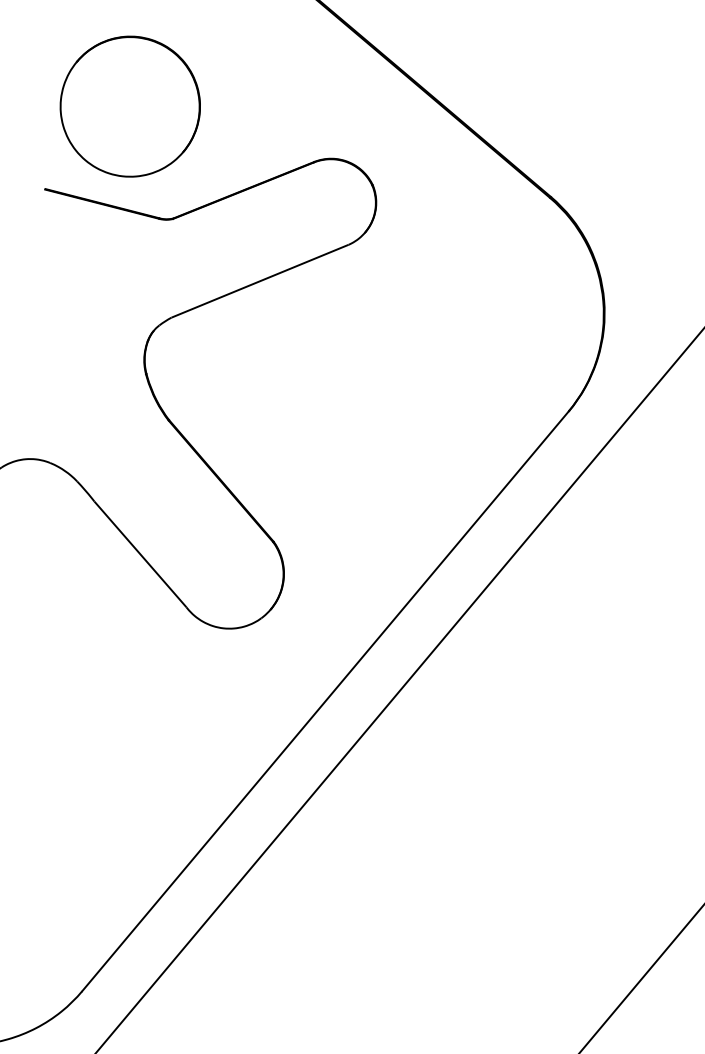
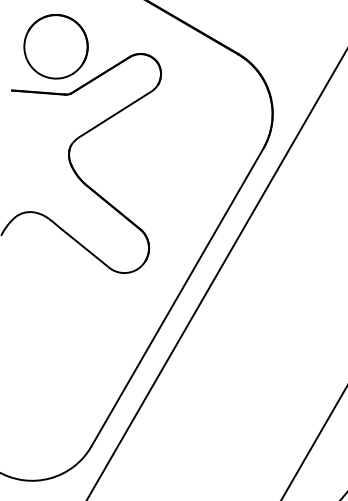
part: (129, 105) -> (55, 46), moved

